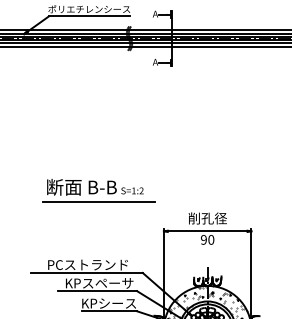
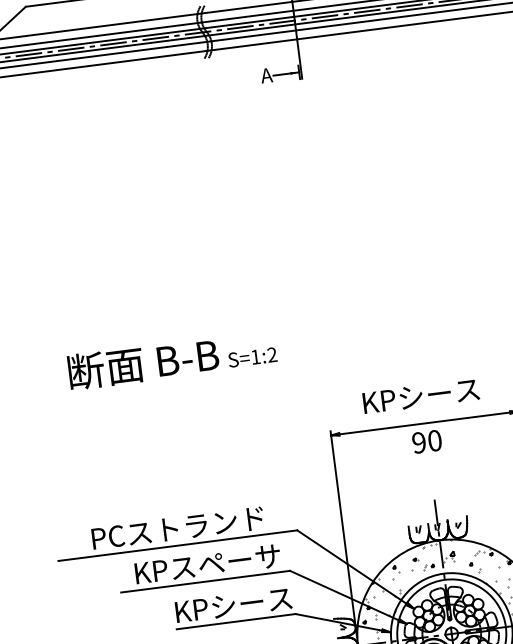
line: (99, 202) -> (185, 391), removed
text: (207, 218) -> (420, 395), 削孔径 -> KPシース

